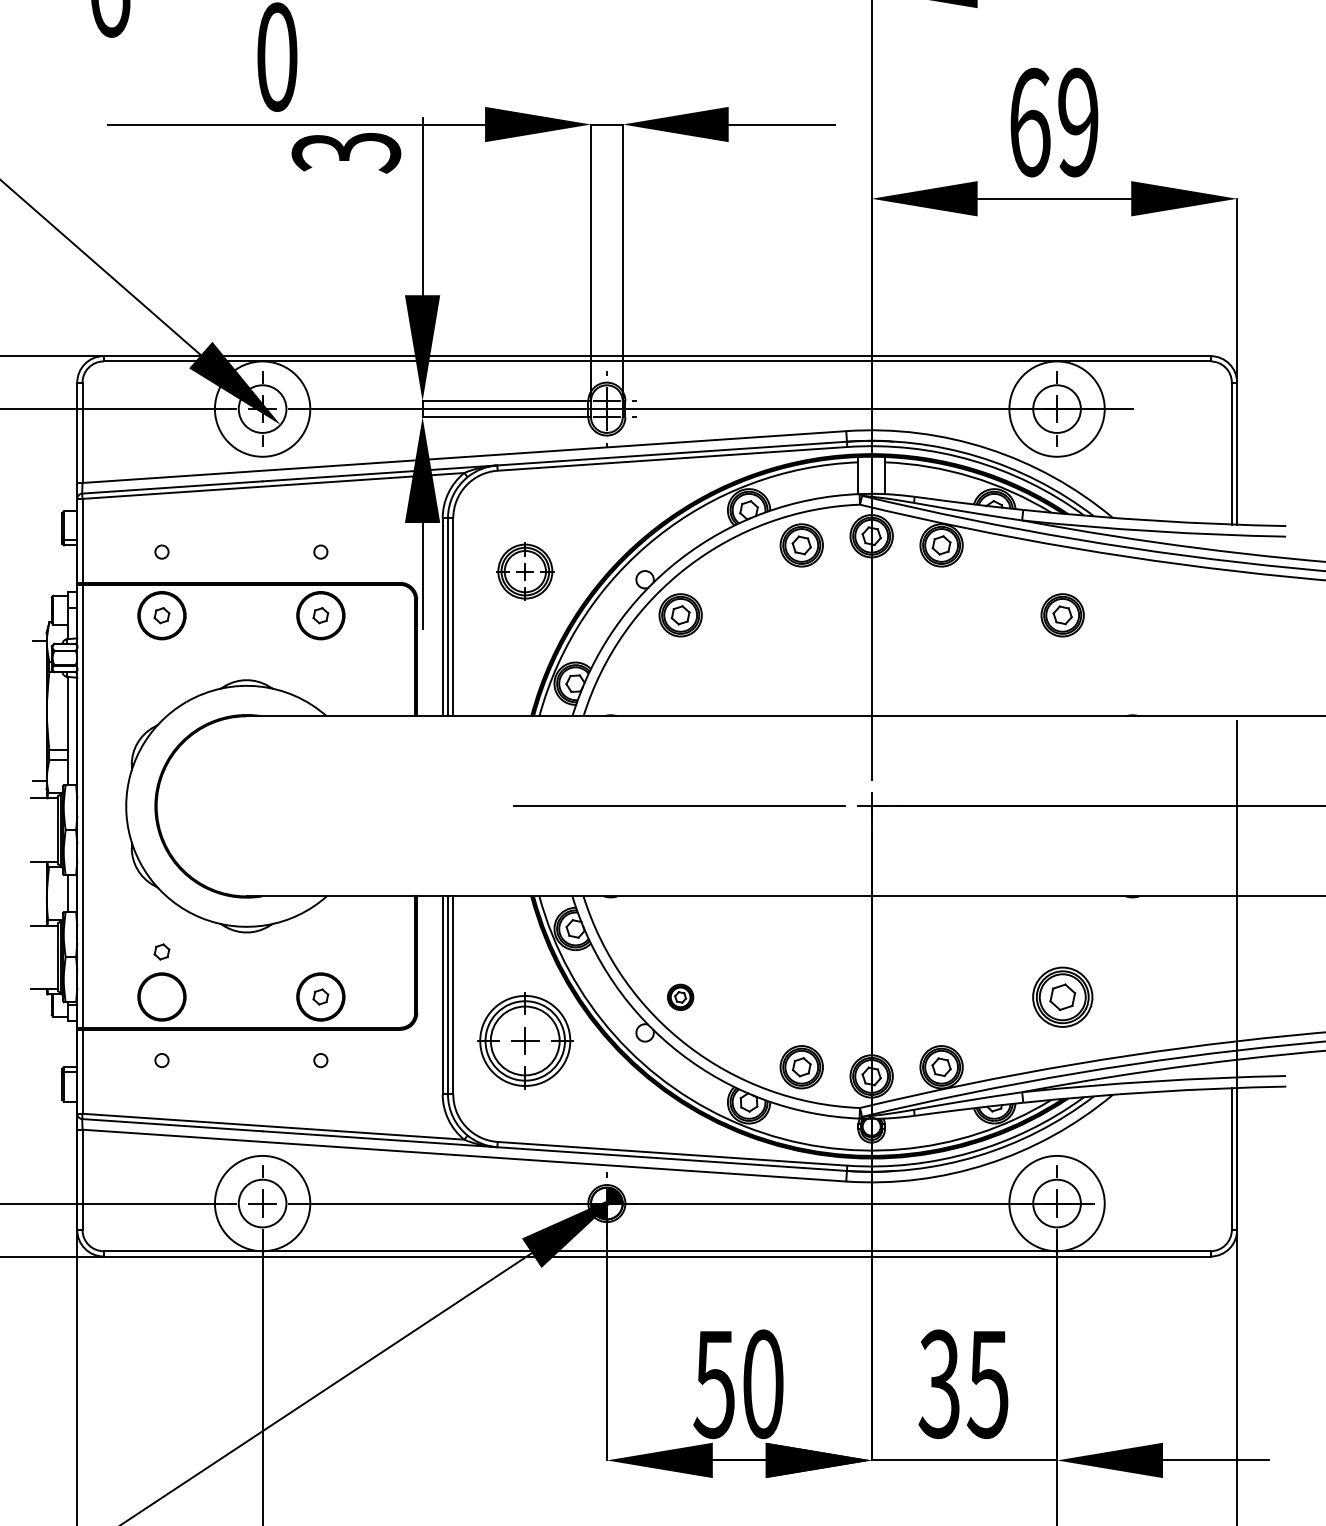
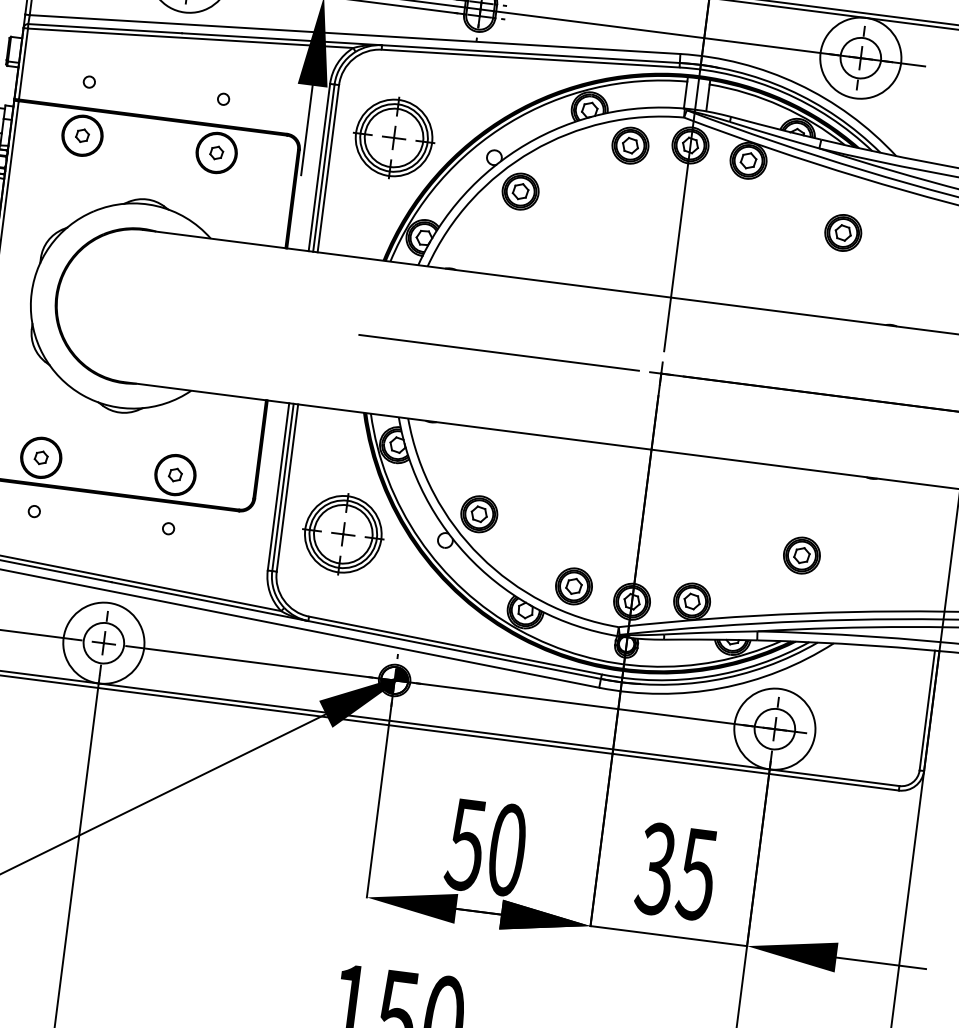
part: (525, 571) -> (394, 137), size x1.67
part: (161, 951) -> (40, 457), moved
part: (680, 997) -> (479, 514), size x1.67
part: (1062, 997) -> (801, 555), size x0.71

